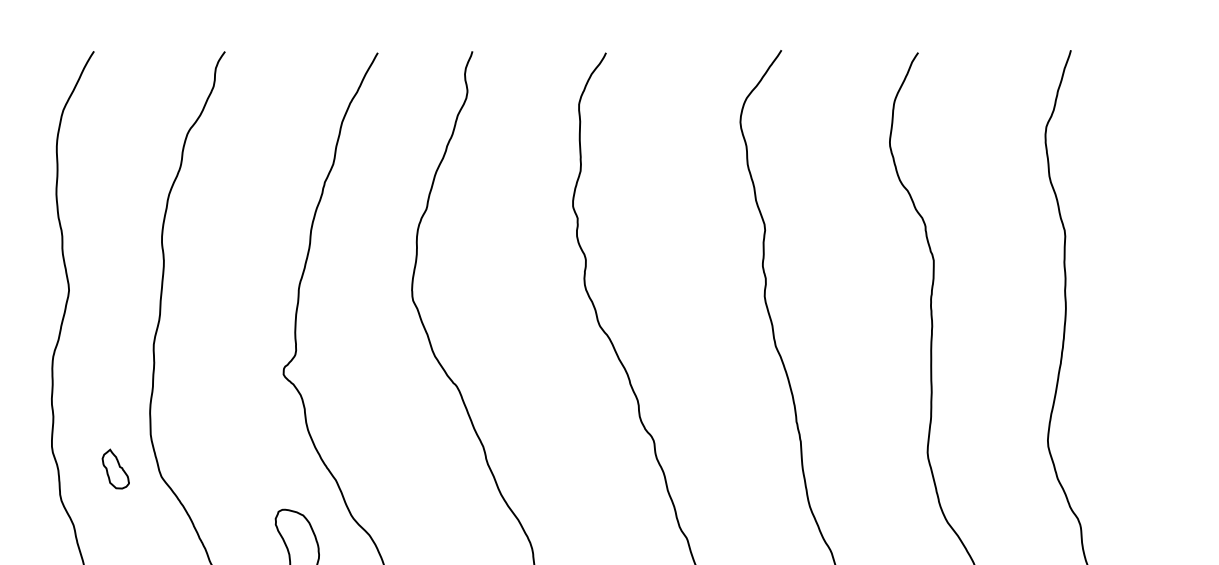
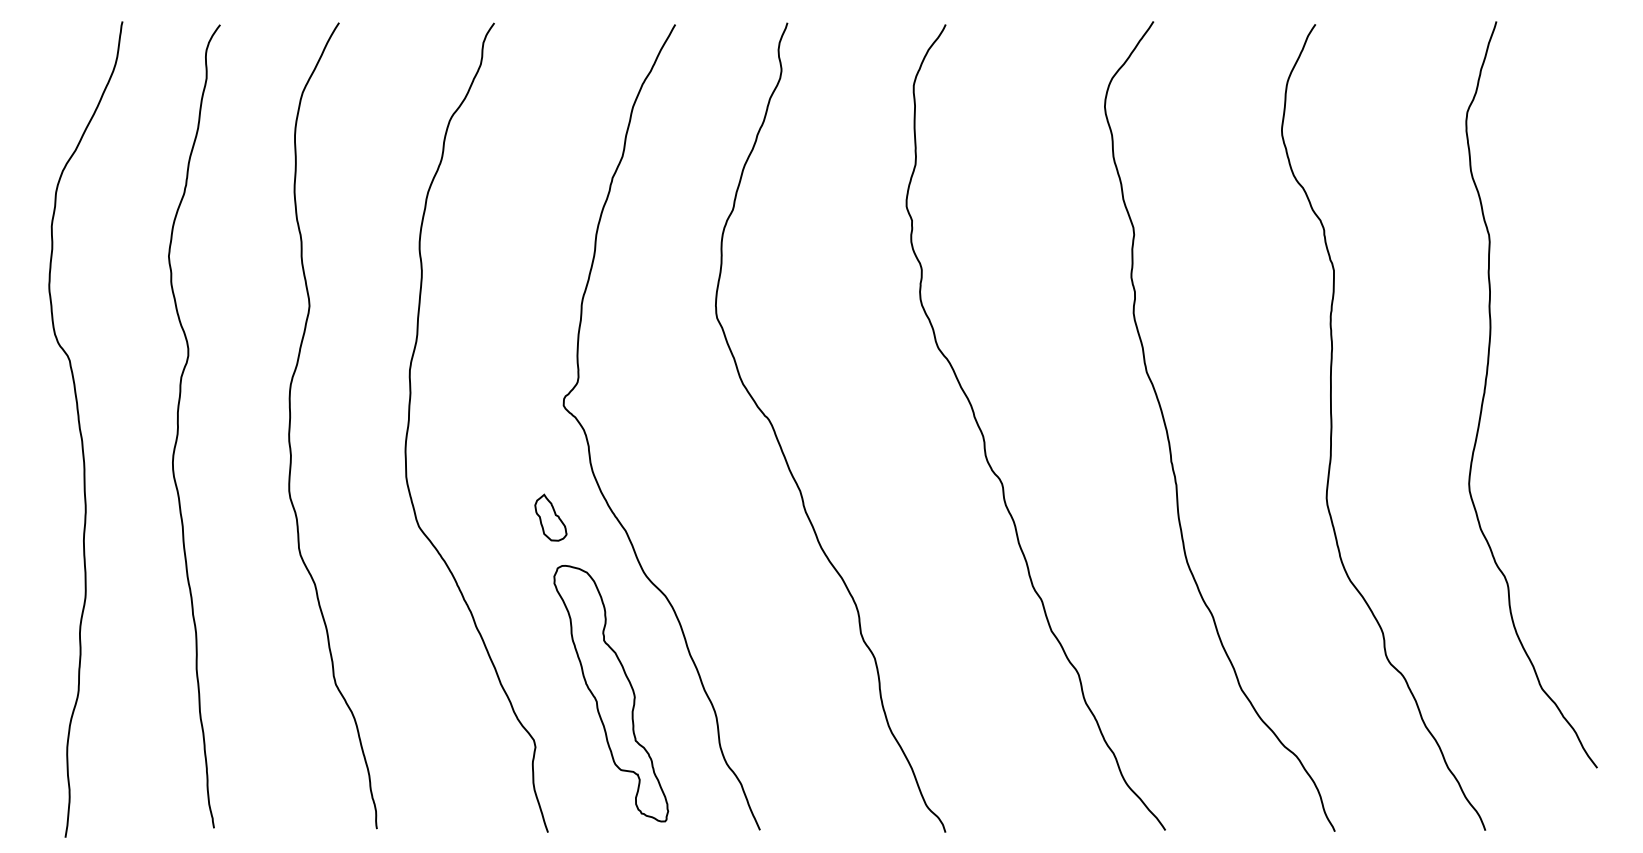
part: (115, 468) -> (550, 517), moved

